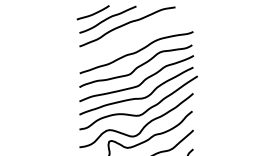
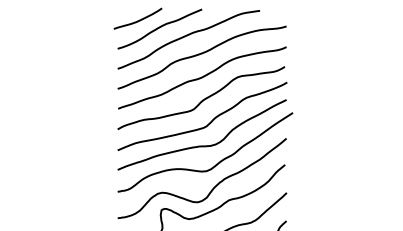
curve: (135, 37) -> (200, 55), added

